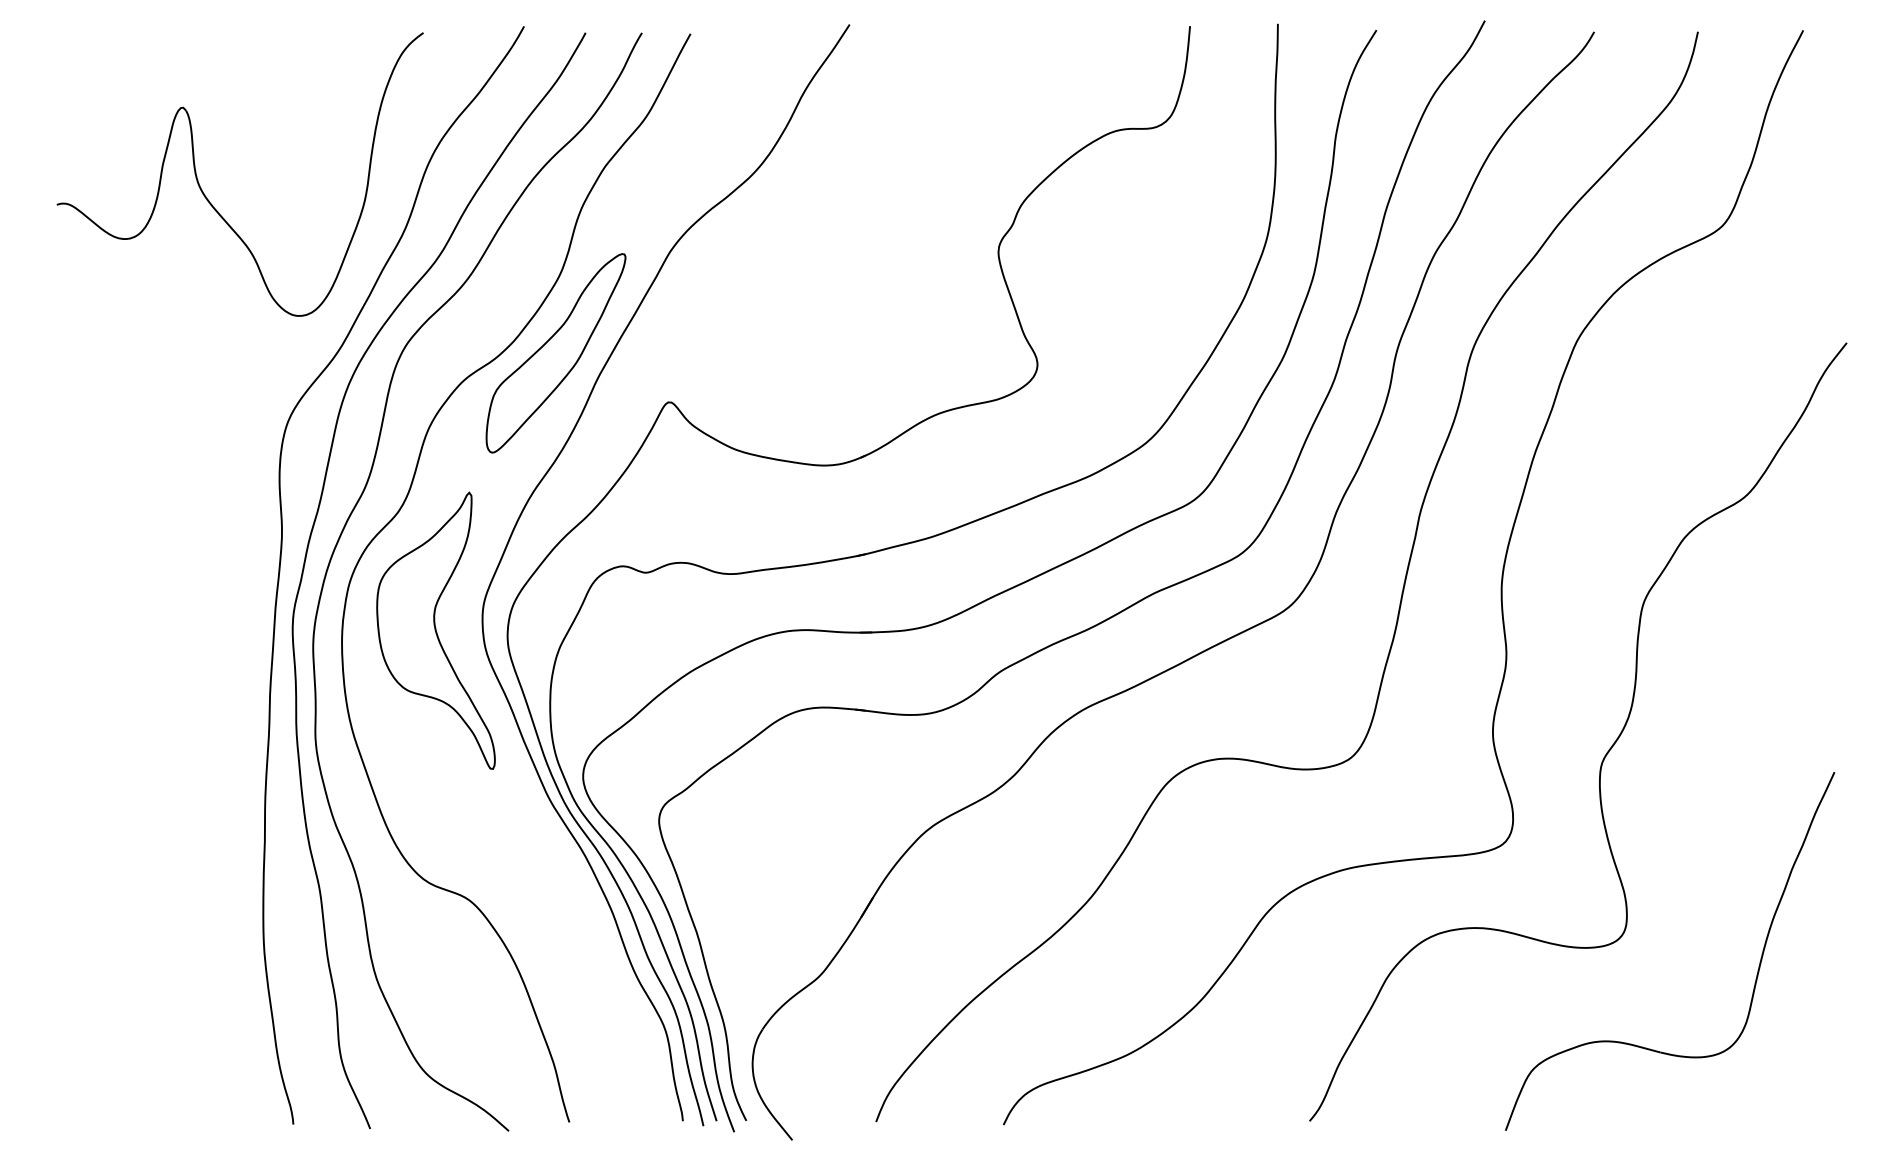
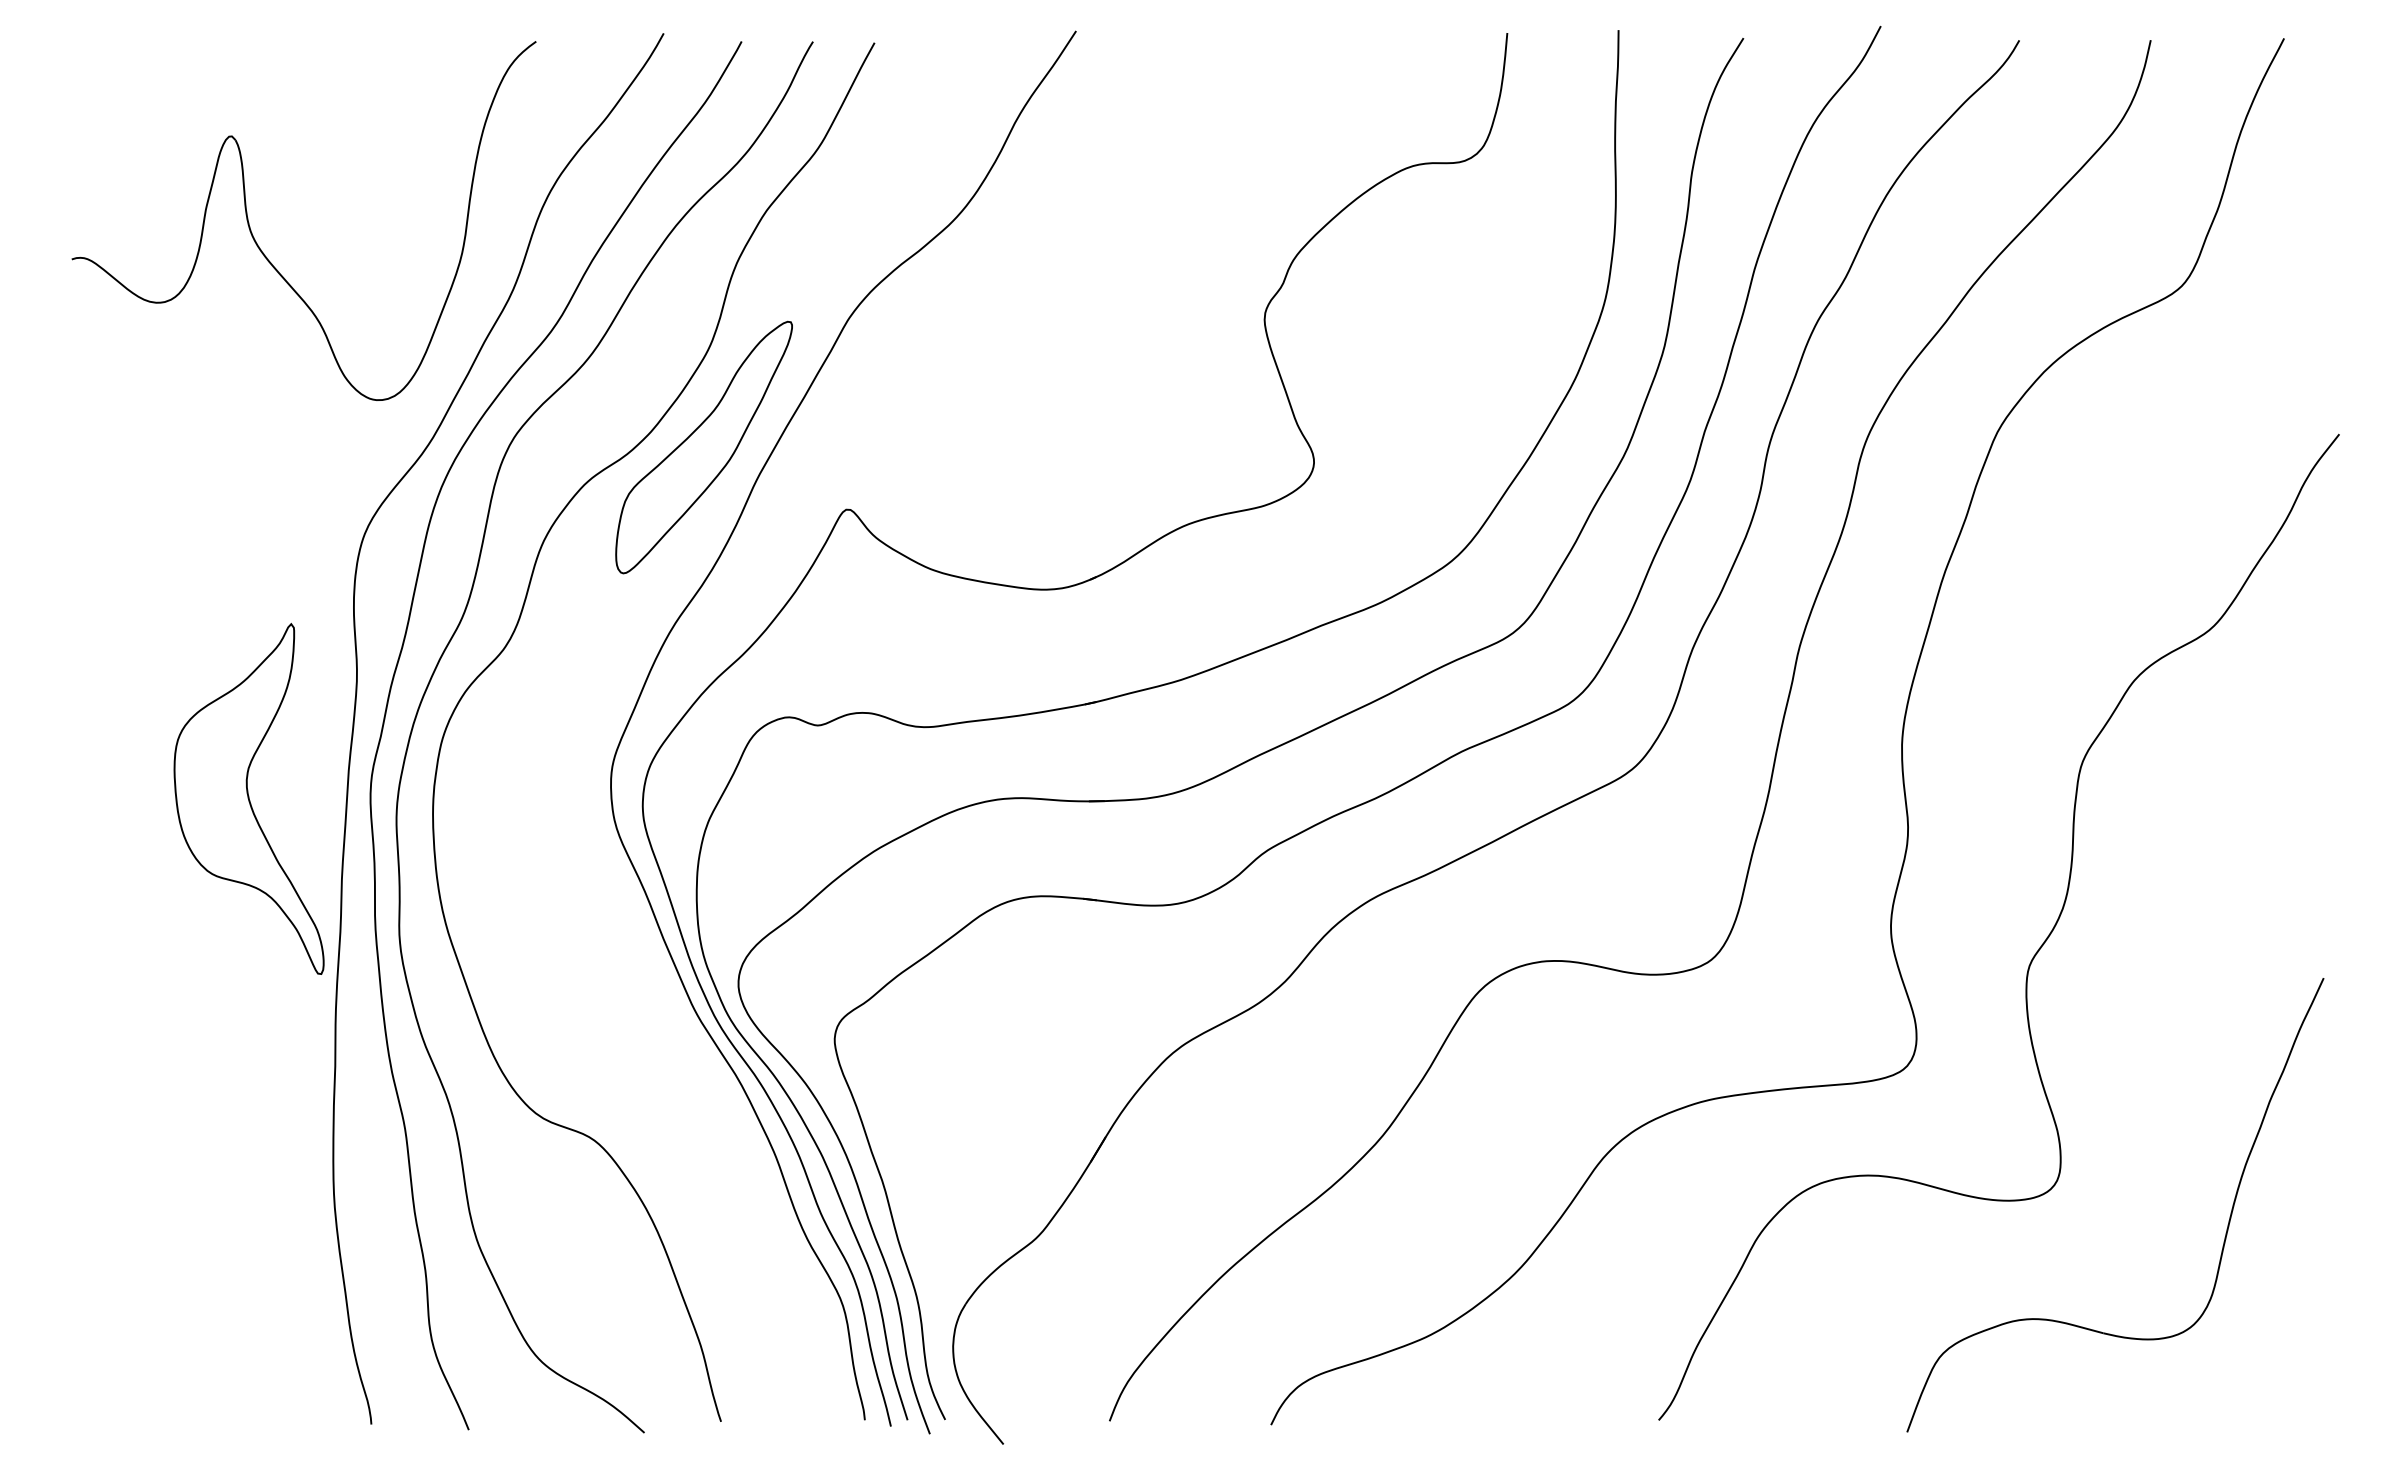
part: (435, 630) -> (248, 798), moved

